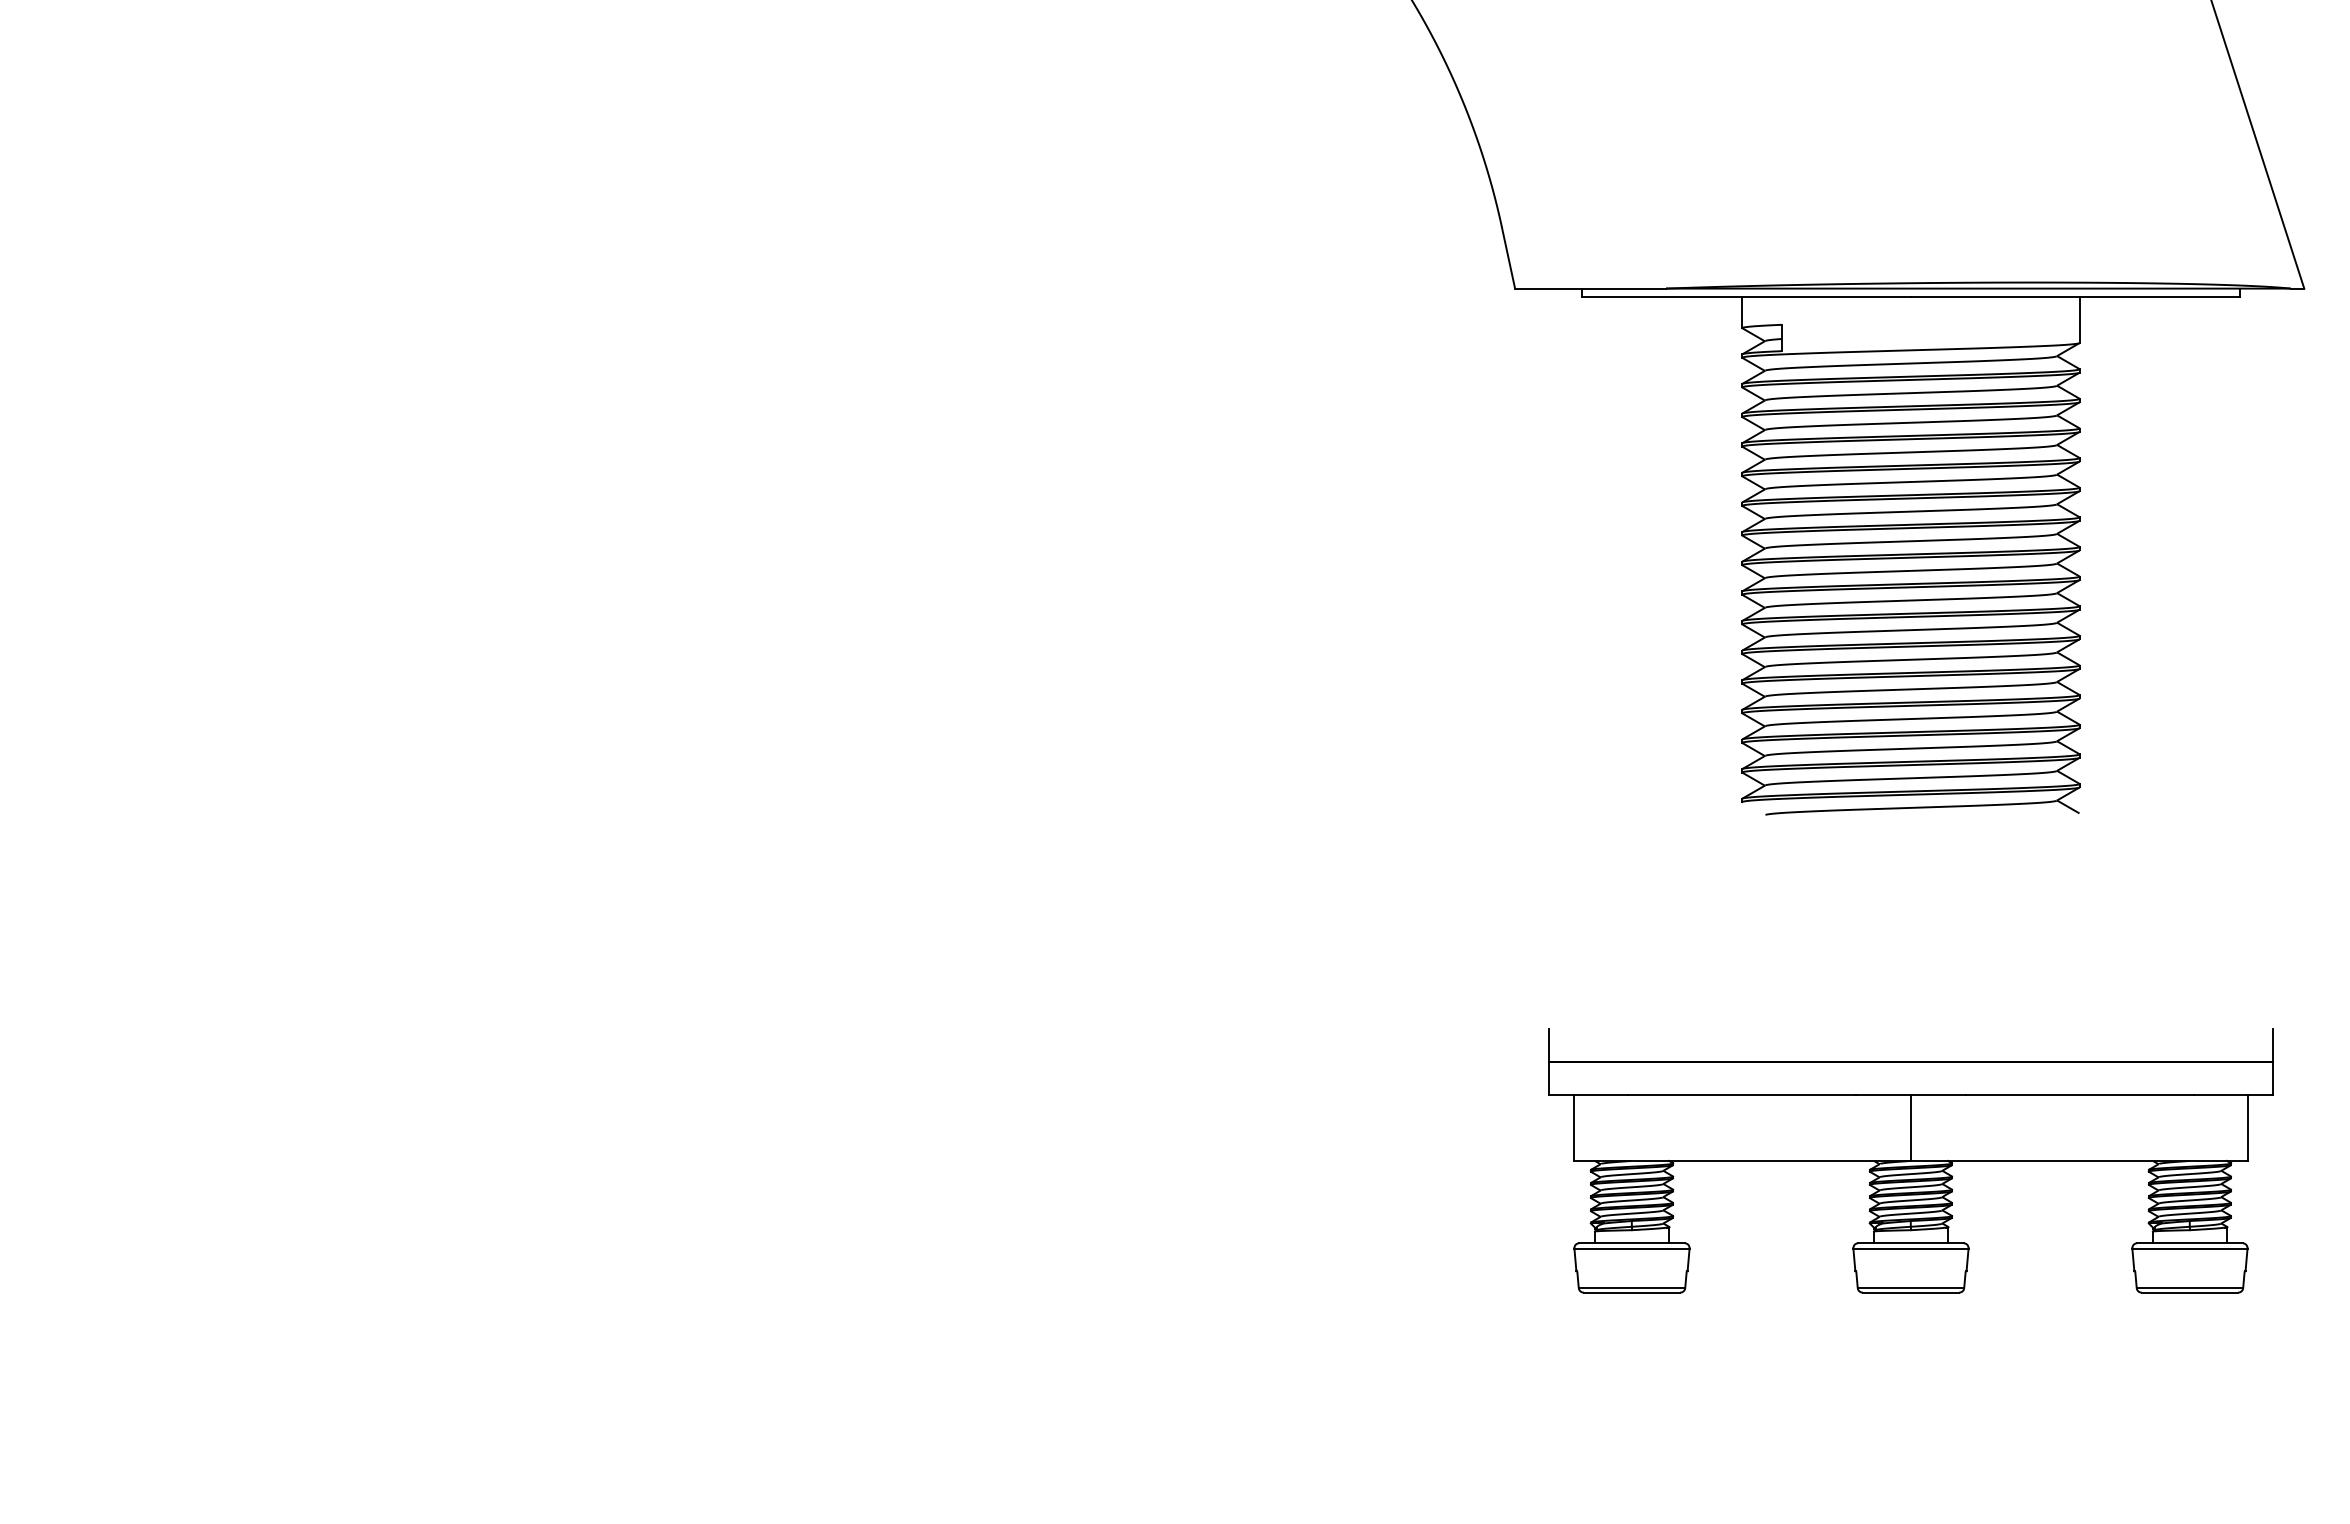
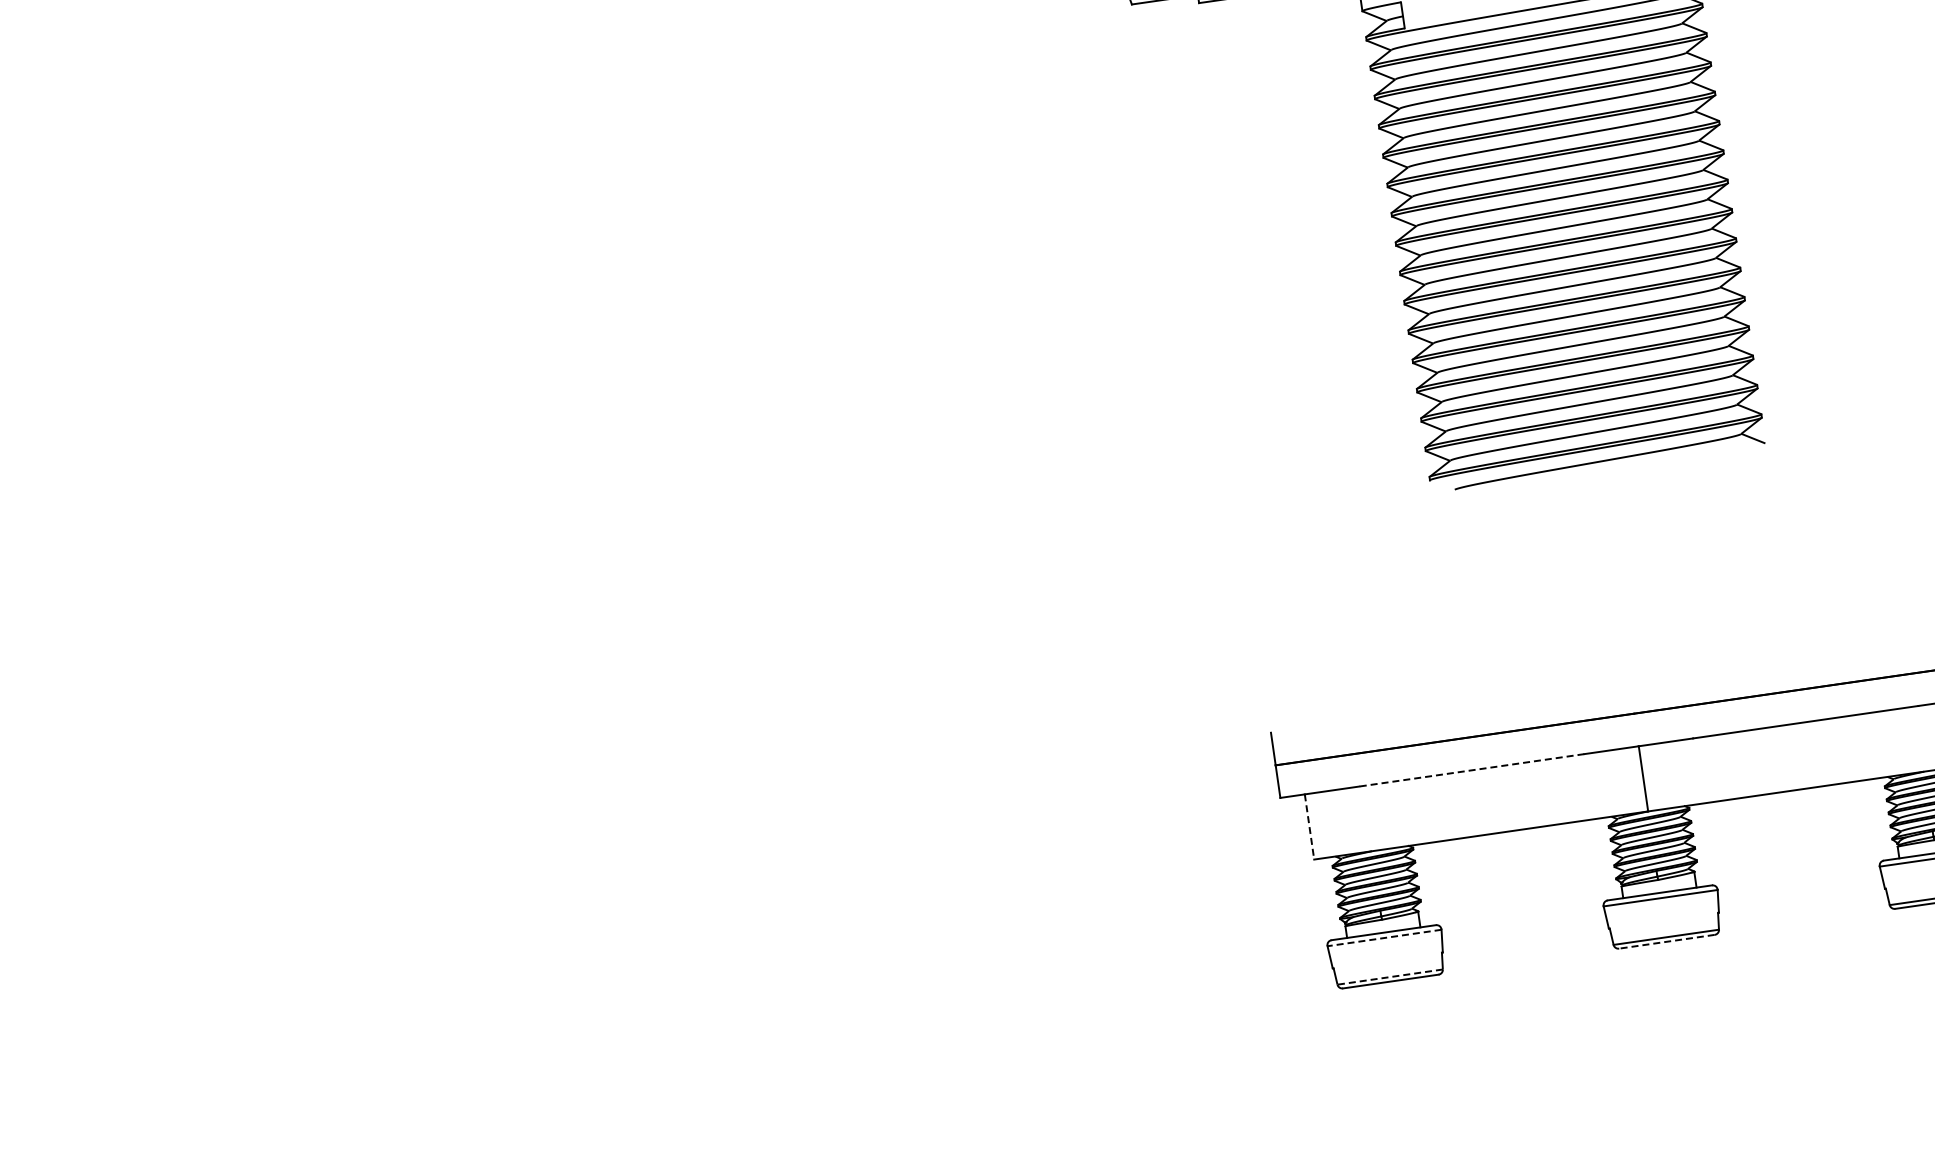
line: (1742, 1095) -> (1472, 770), solid -> dashed
line: (1573, 1128) -> (1309, 827), solid -> dashed
line: (1632, 1248) -> (1385, 937), solid -> dashed
line: (1631, 1288) -> (1389, 977), solid -> dashed
line: (1910, 1292) -> (1666, 941), solid -> dashed

